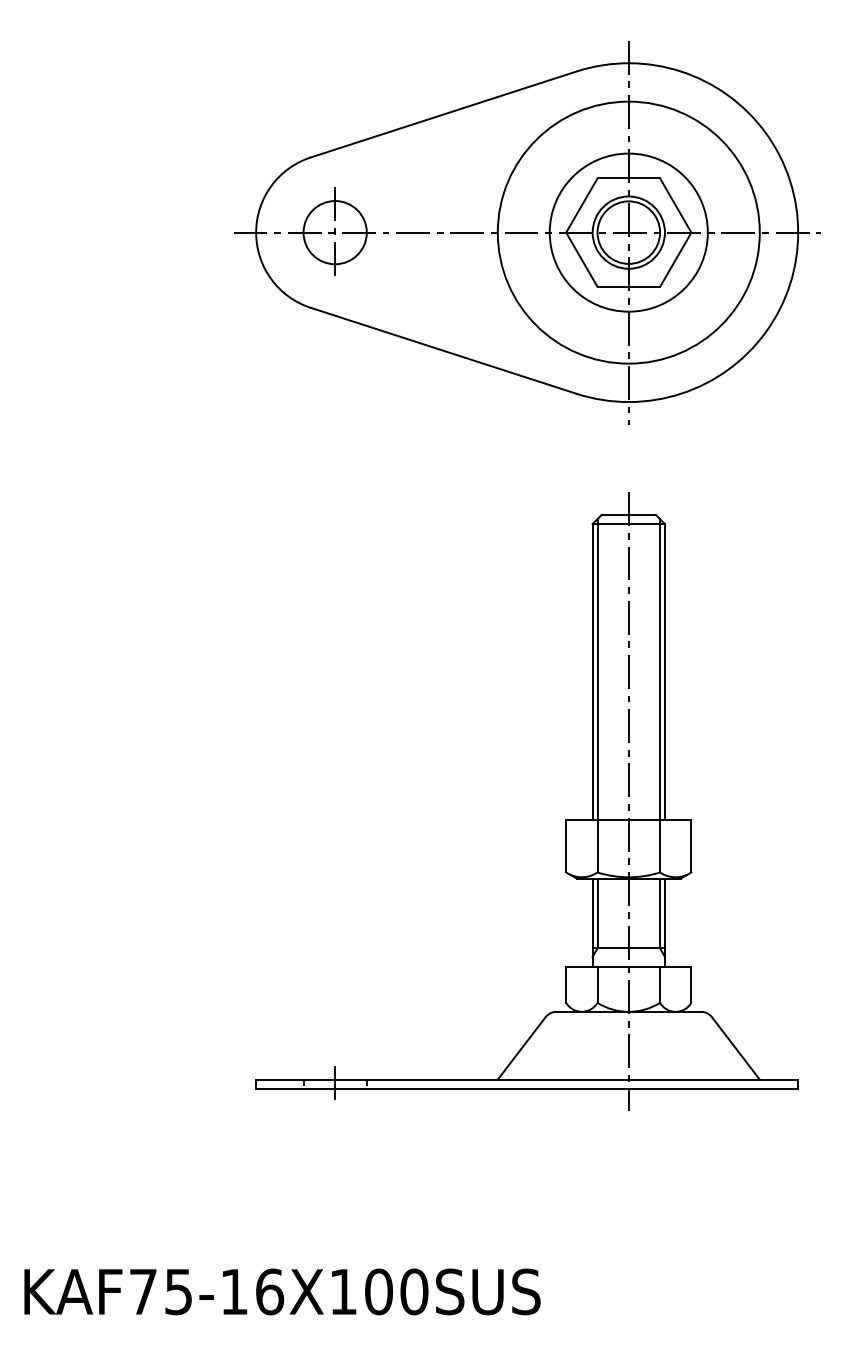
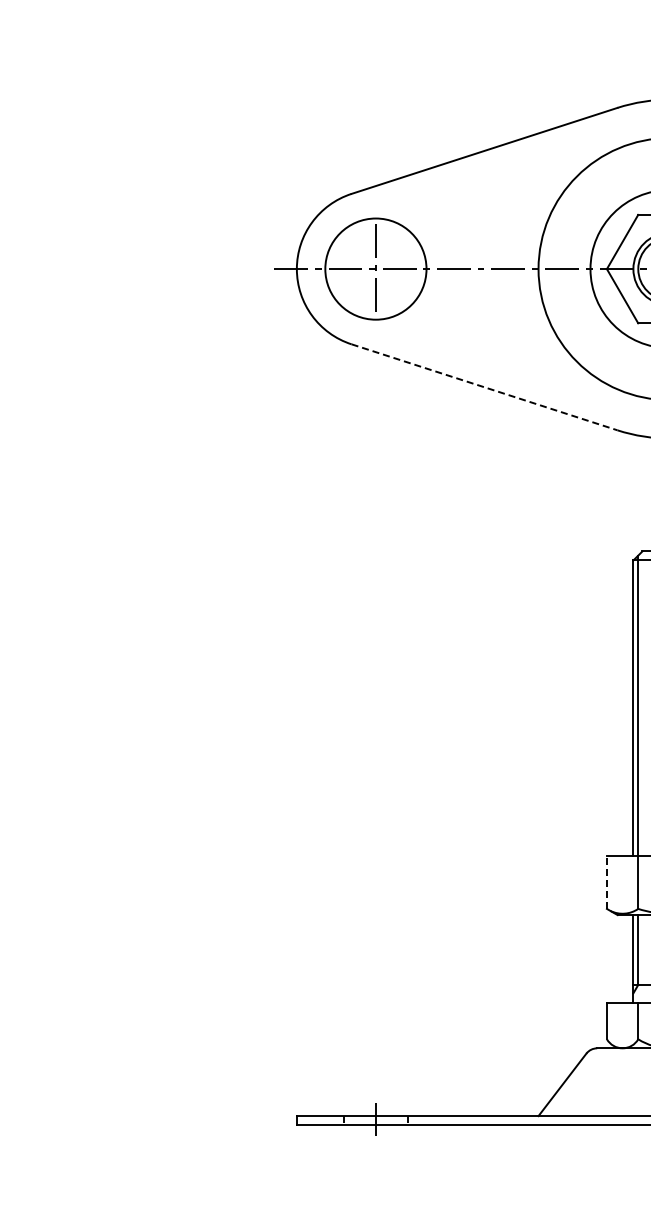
circle: (334, 232) -> (375, 268), size x1.6
line: (443, 350) -> (484, 386), solid -> dashed
line: (566, 845) -> (607, 881), solid -> dashed

